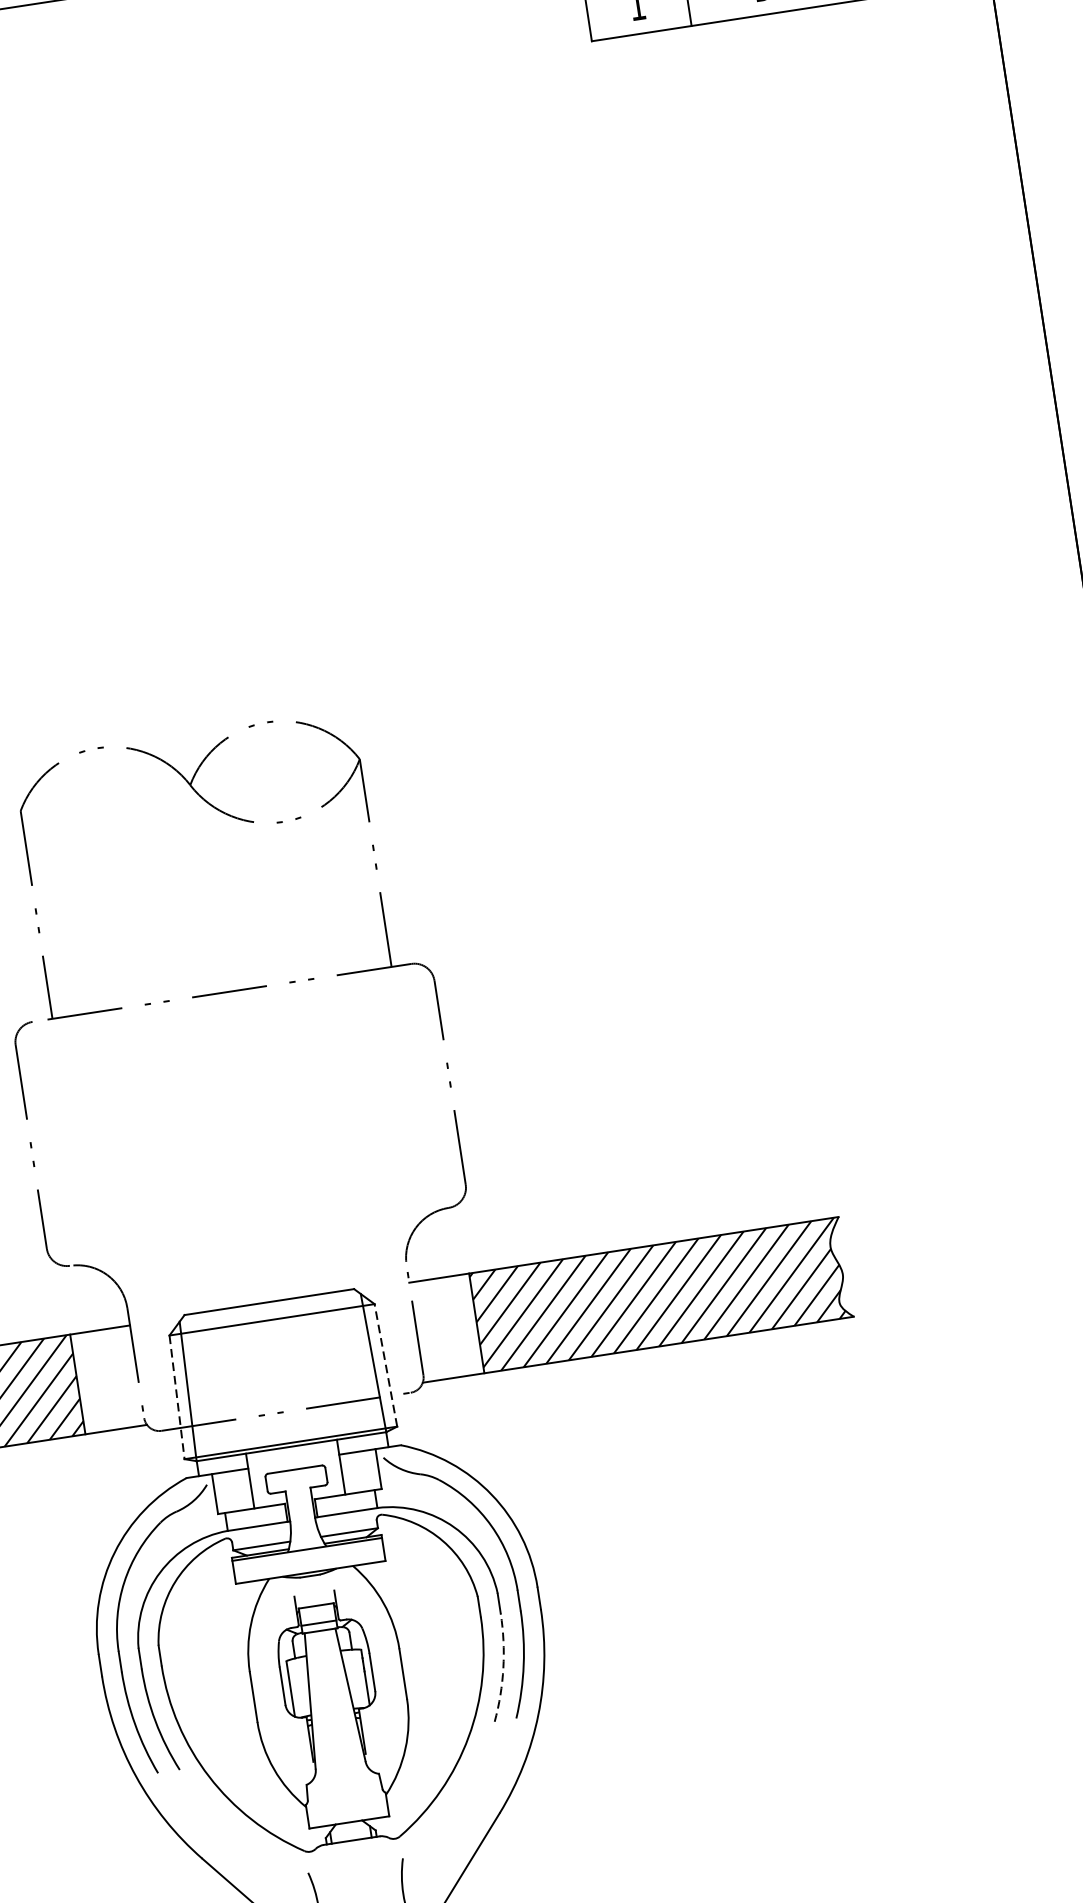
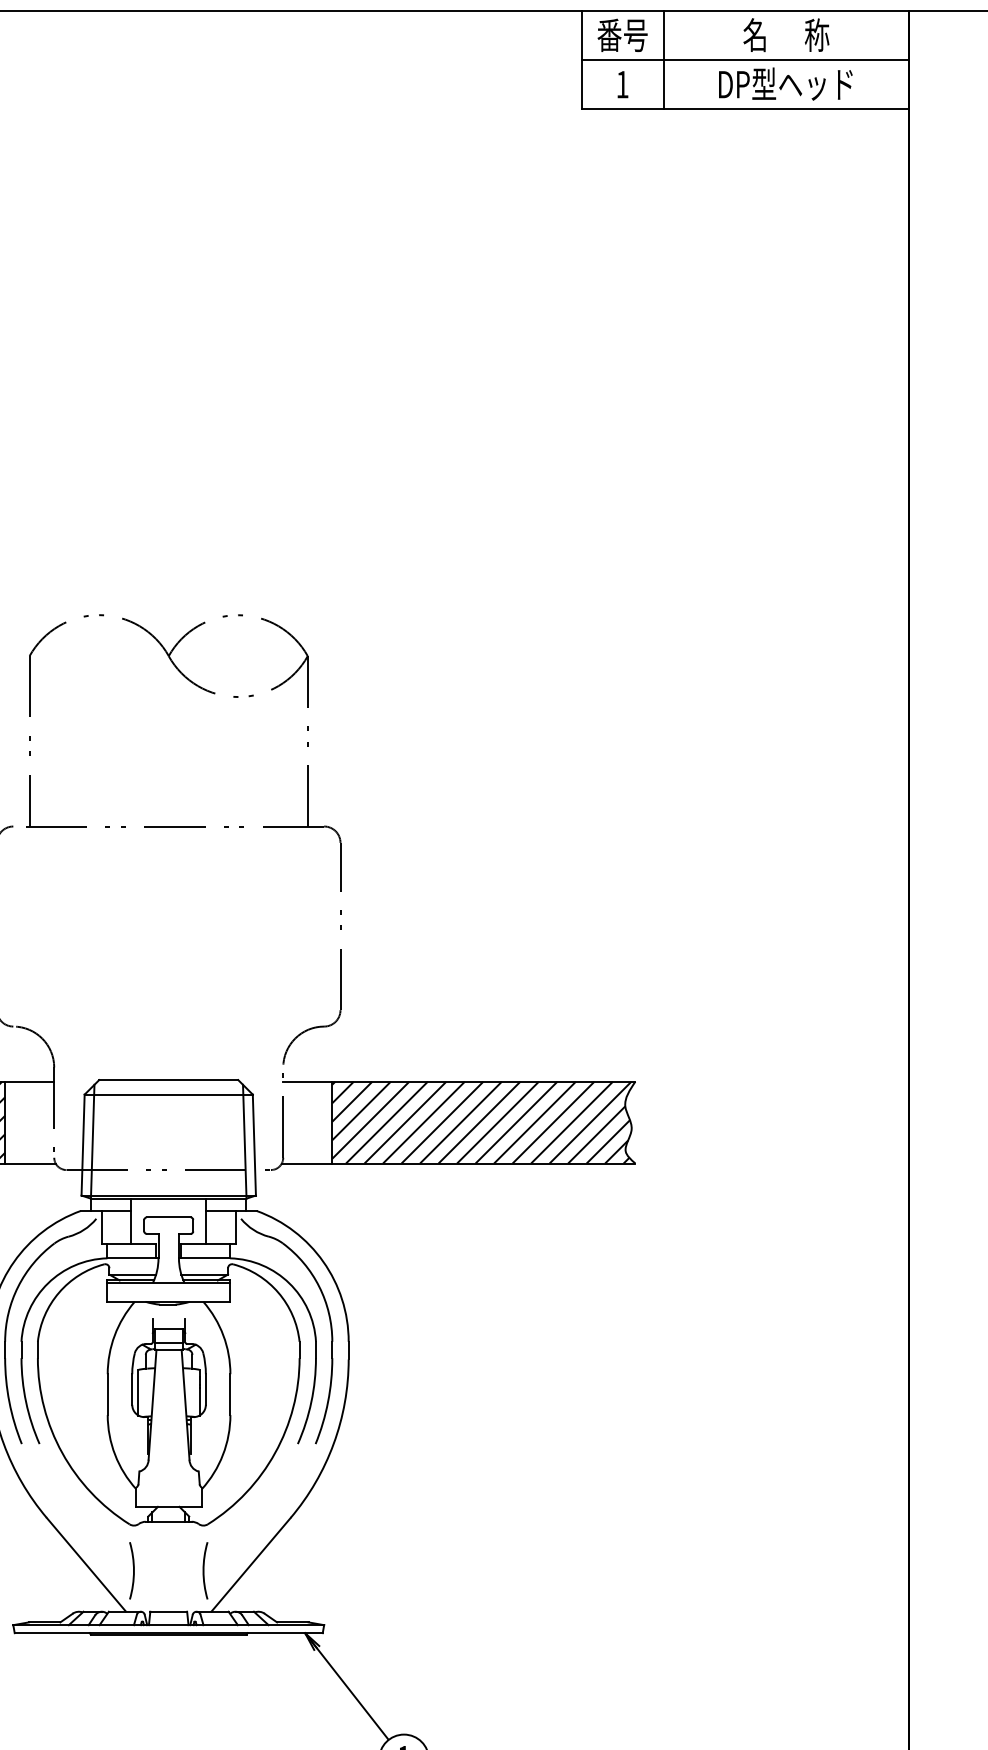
line: (385, 1364) -> (254, 1144), dashed -> solid
line: (177, 1397) -> (83, 1145), dashed -> solid
arc: (503, 1668) -> (311, 1402), dashed -> solid

